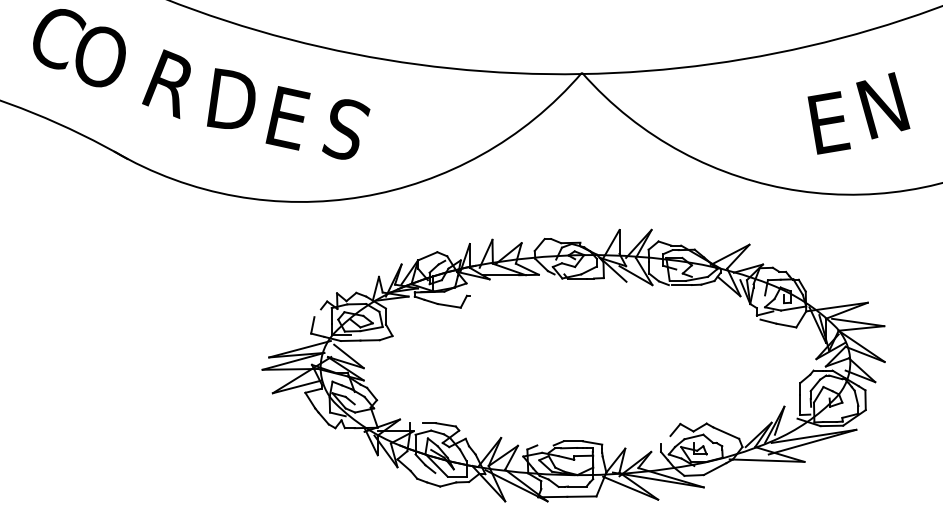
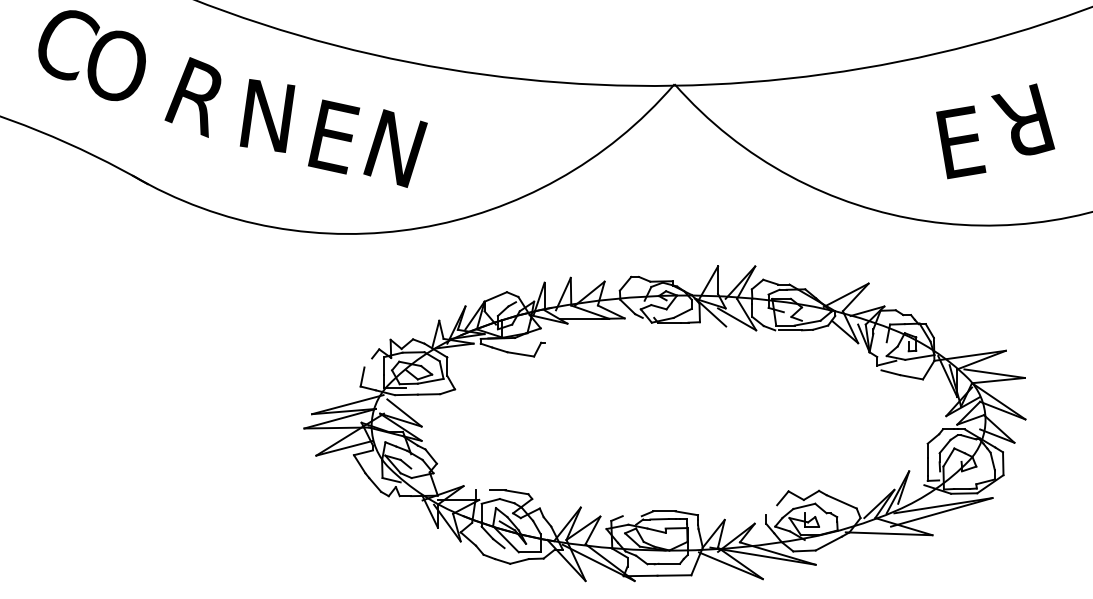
text: (234, 100) -> (271, 116), D -> N
text: (878, 106) -> (1018, 123), N -> R
text: (342, 128) -> (396, 148), S -> N

